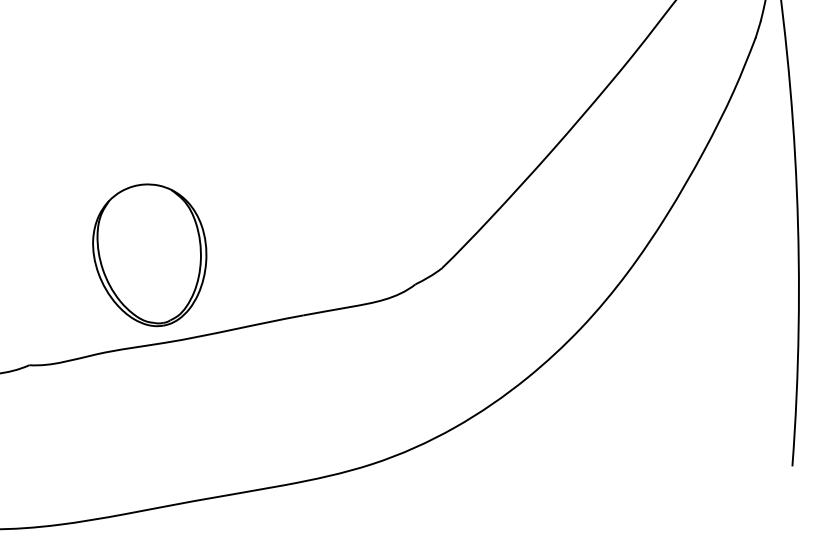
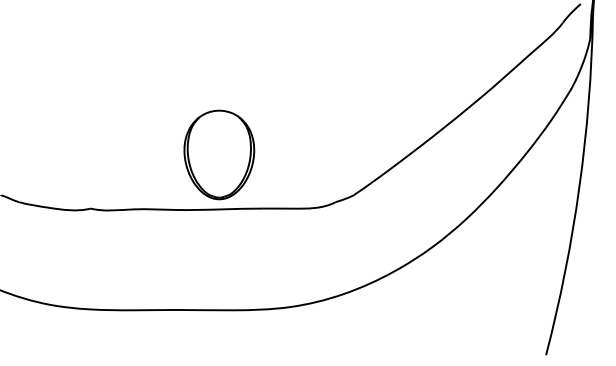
part: (151, 254) -> (219, 154), moved

